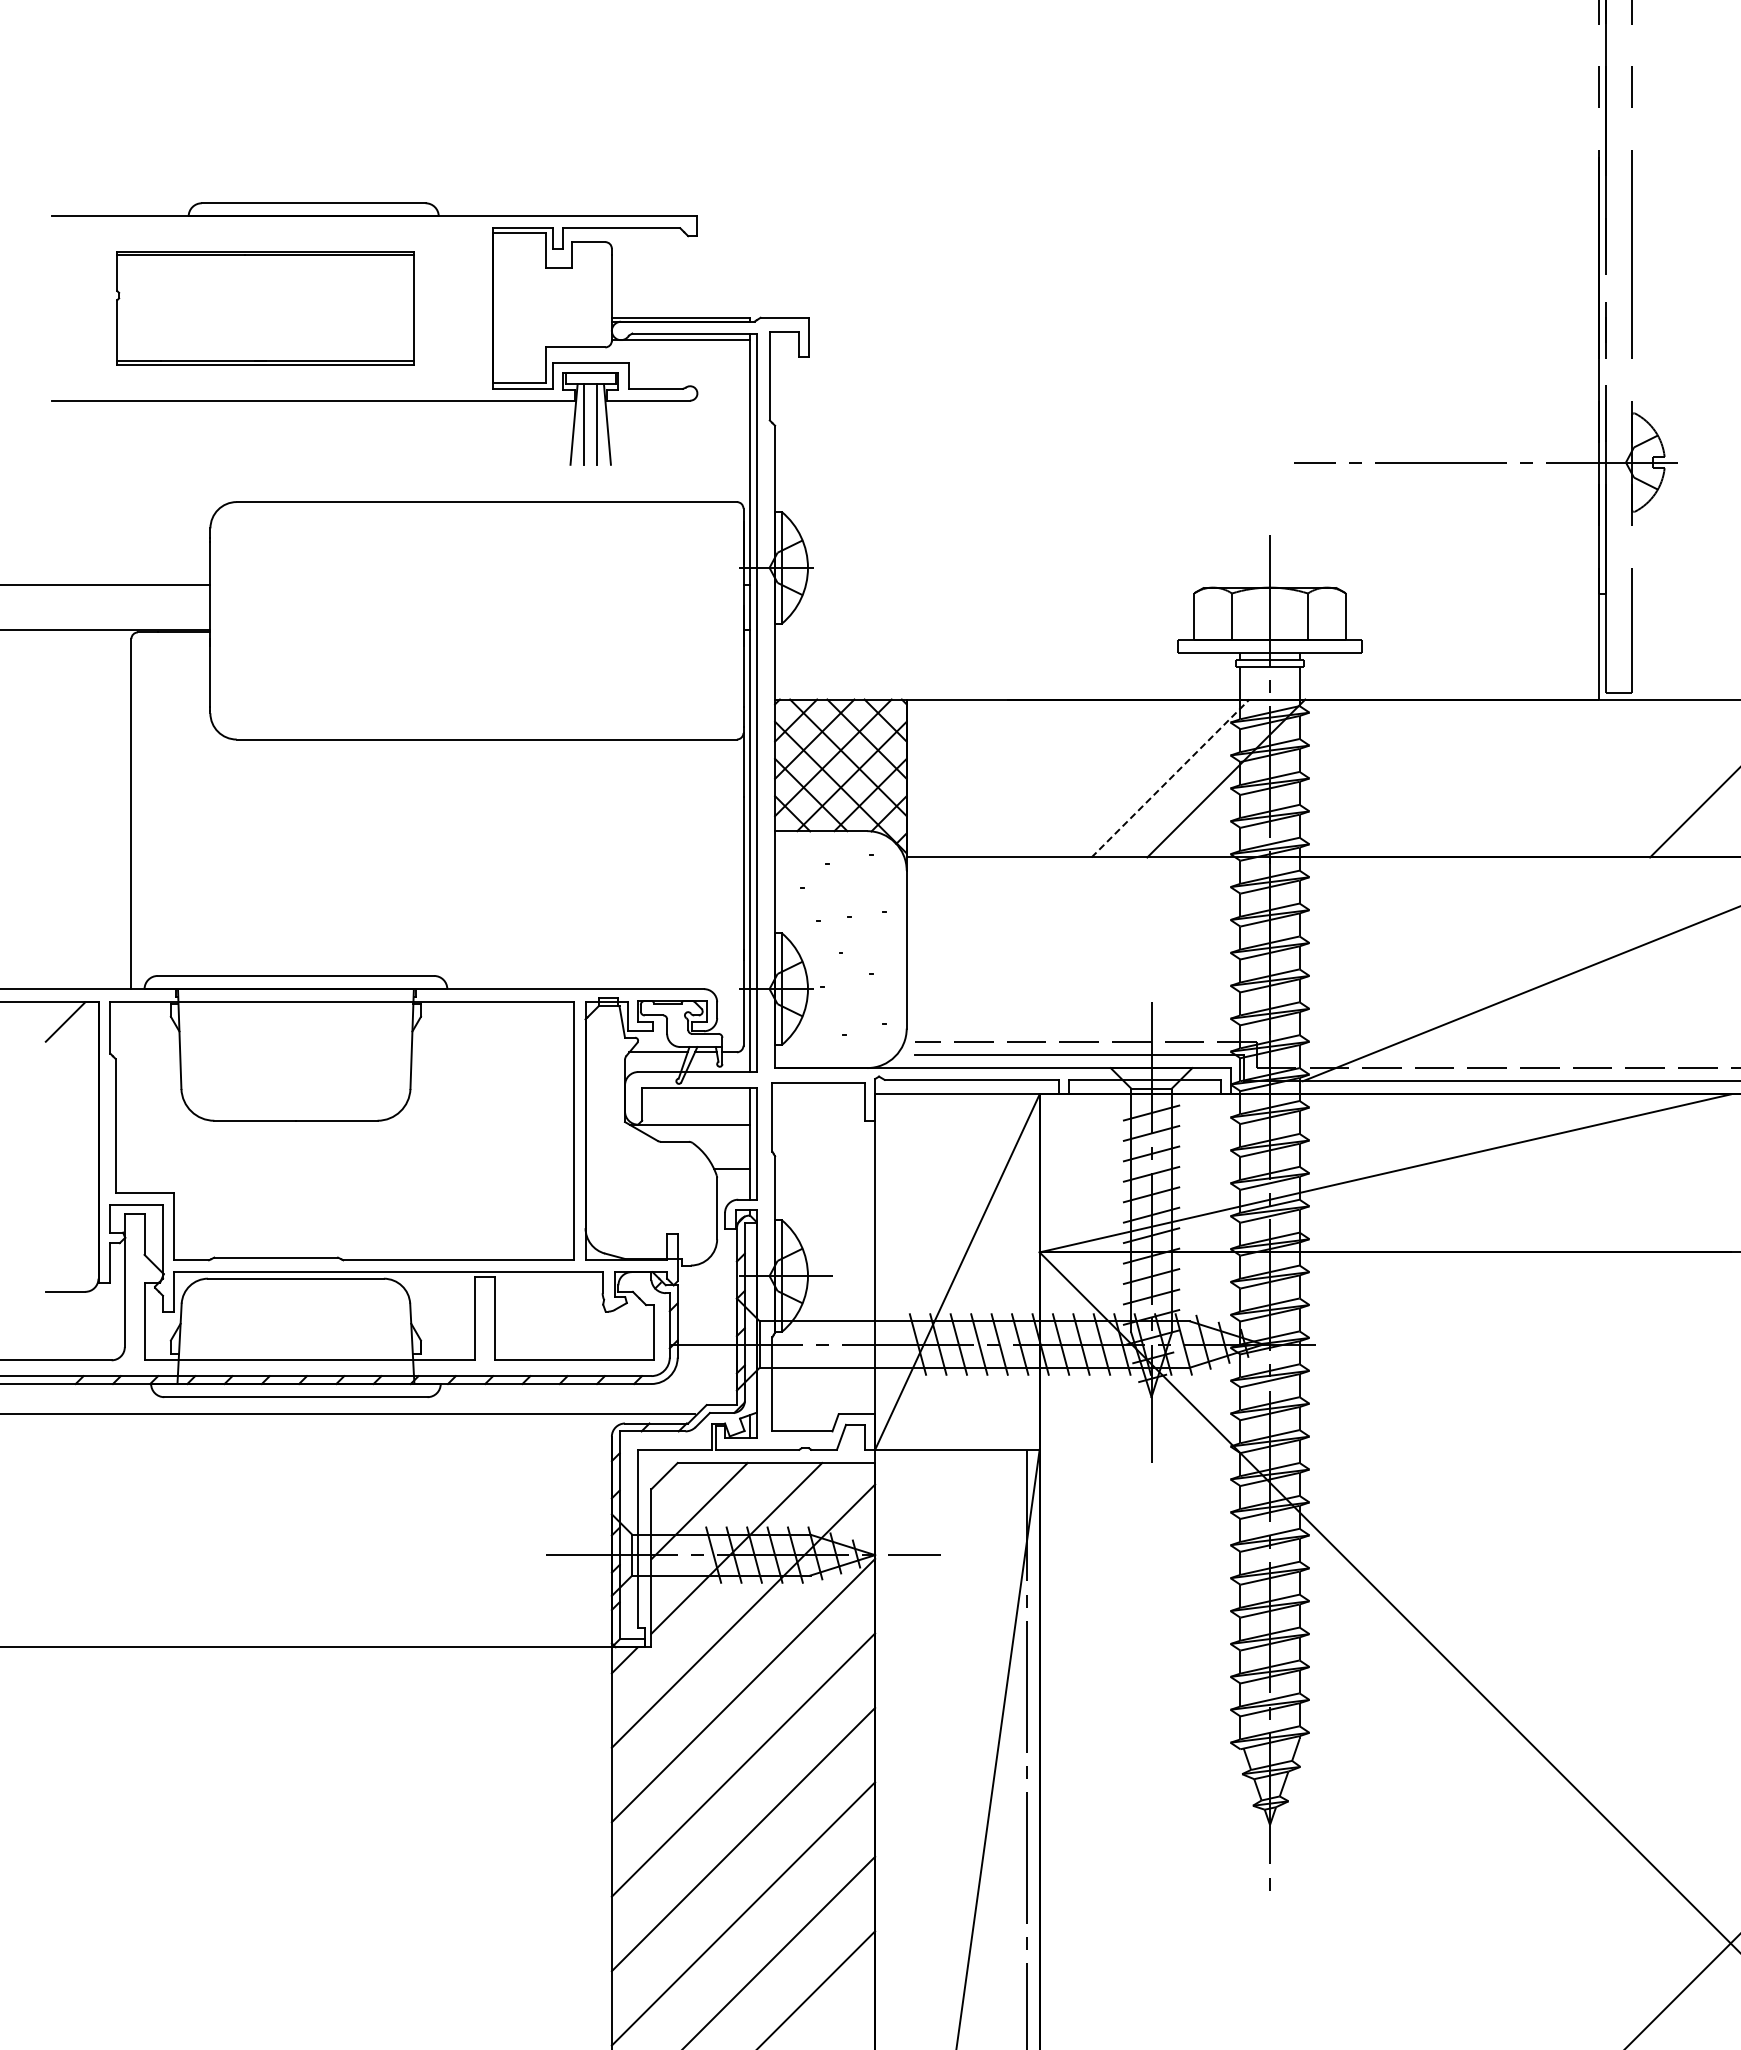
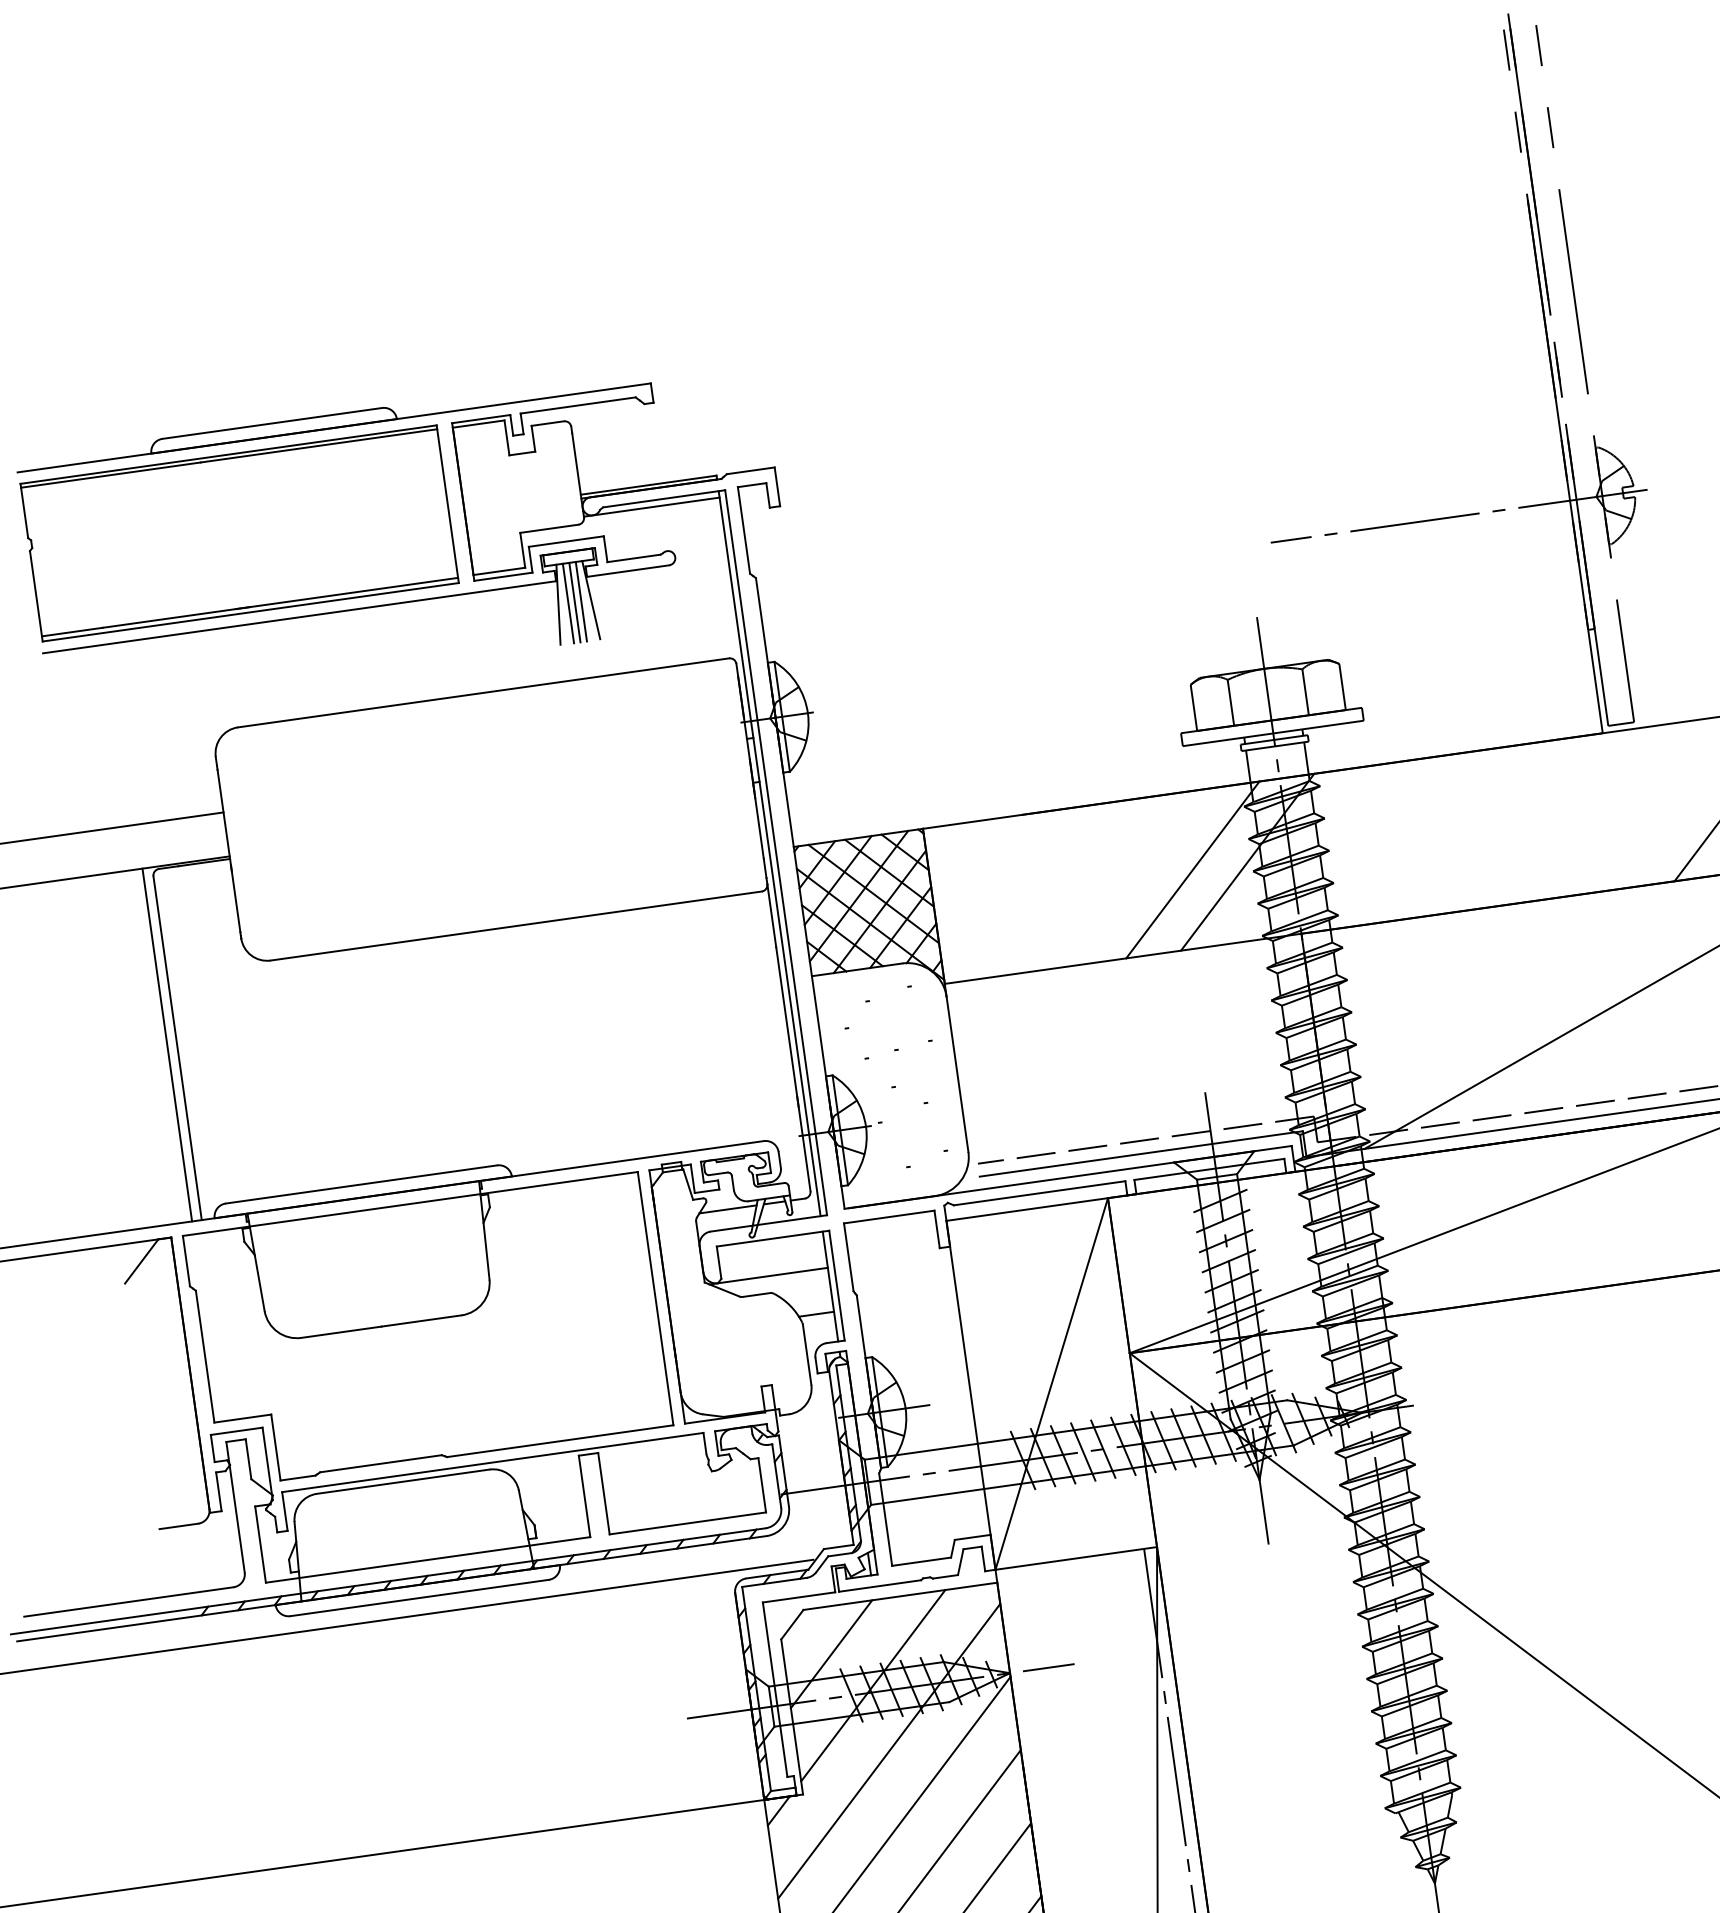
part: (265, 308) -> (239, 533), size x1.43
line: (590, 424) -> (574, 602), added
line: (1170, 778) -> (1192, 869), dashed -> solid
line: (121, 809) -> (167, 1045), added

